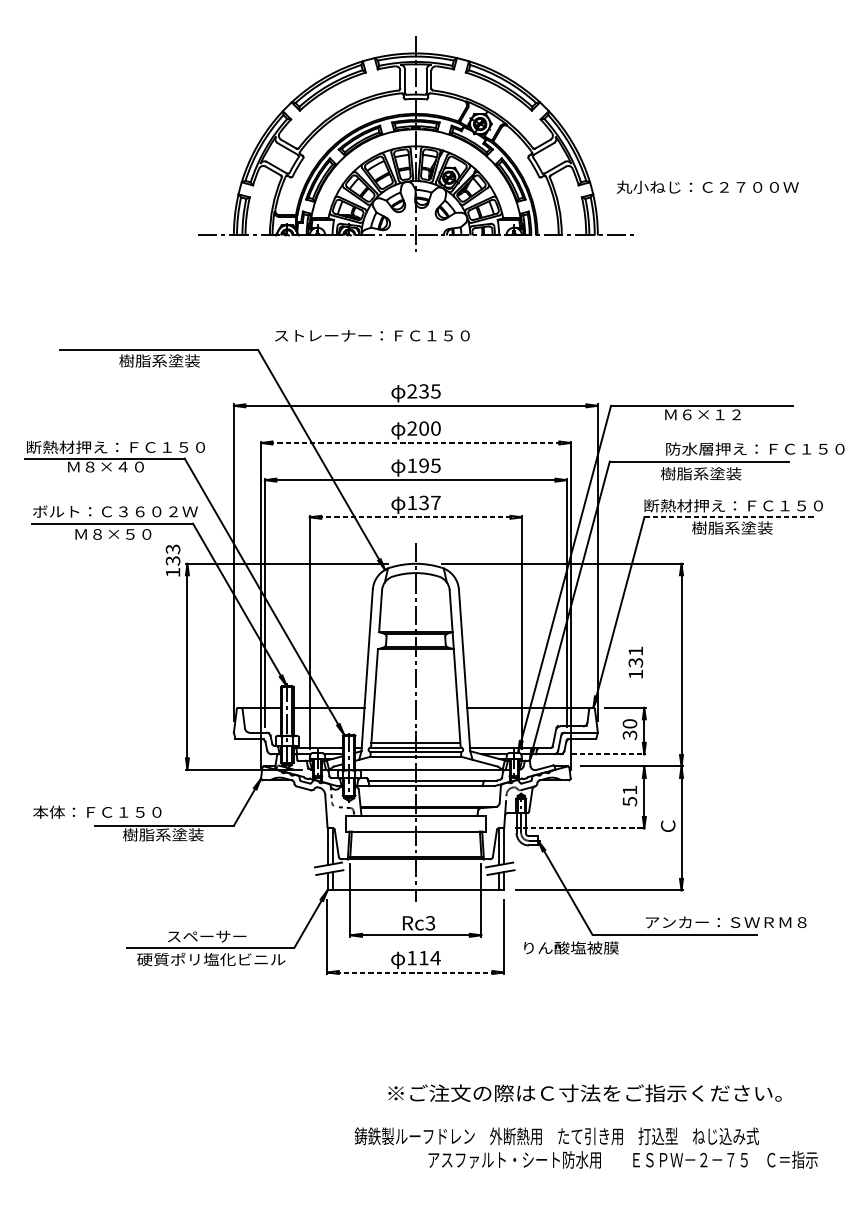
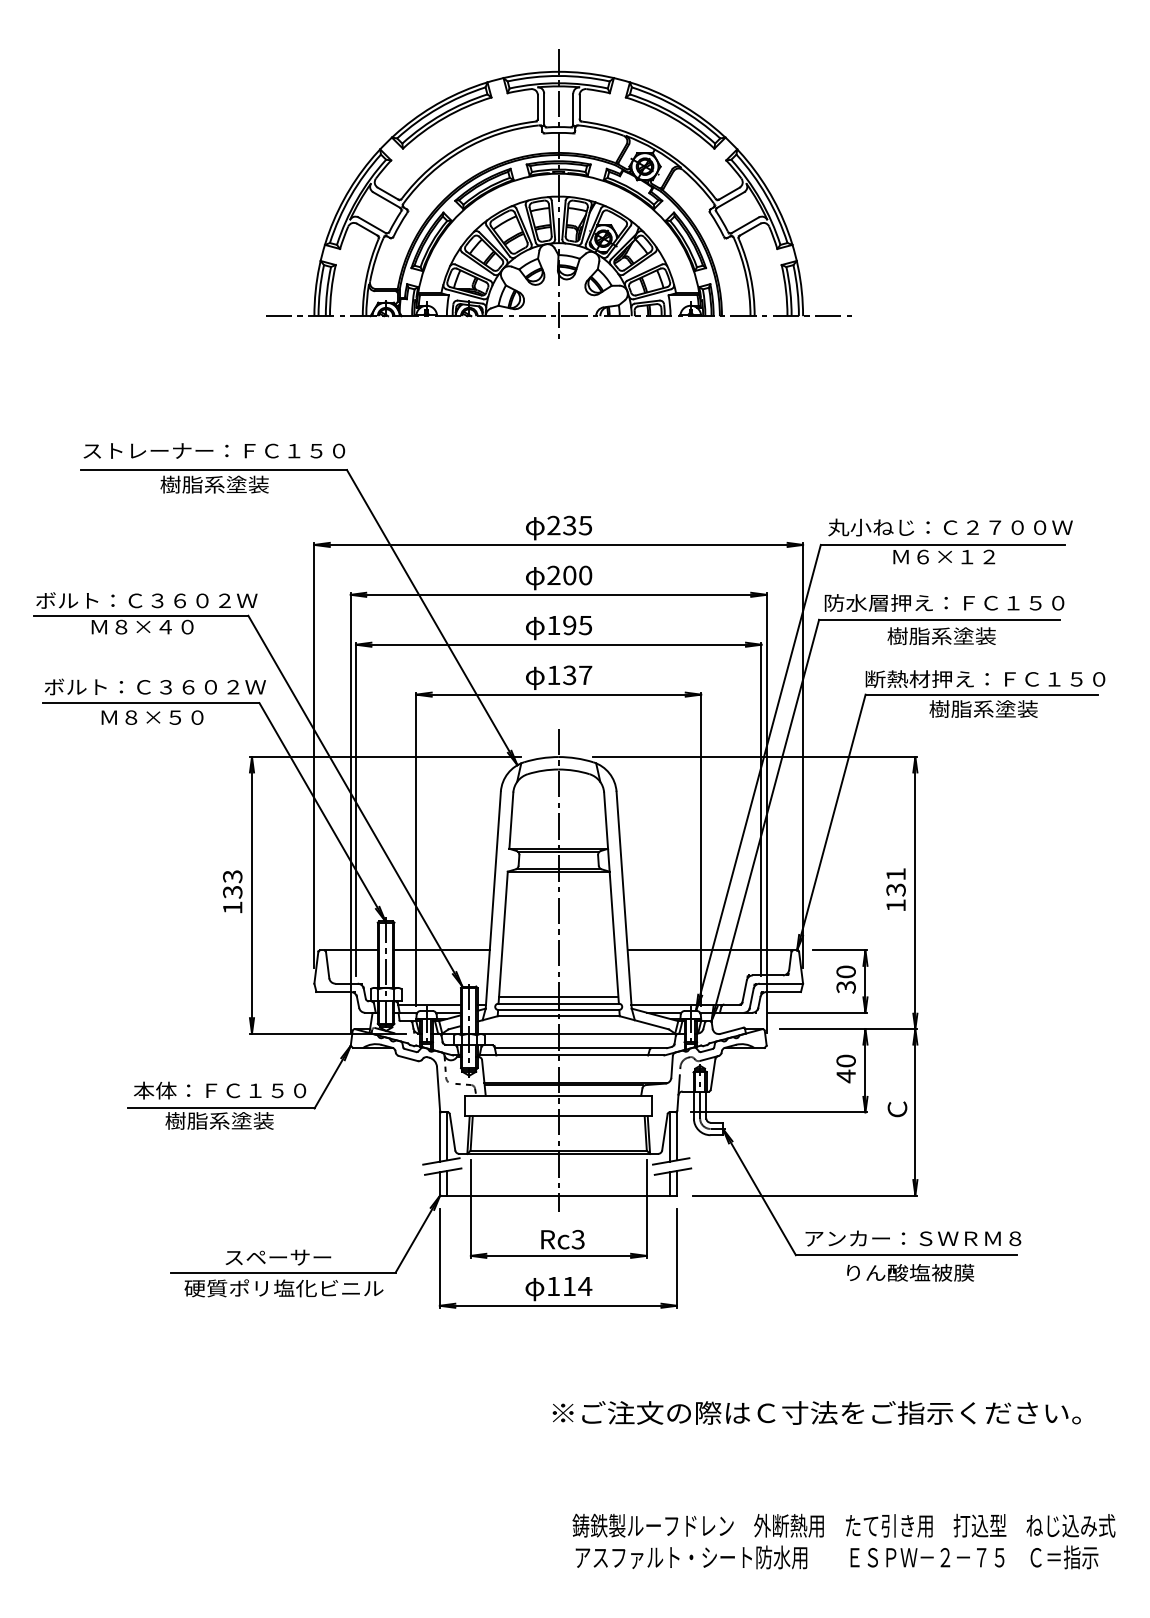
text: (707, 187) -> (950, 527), moved
text: (372, 335) -> (214, 450), moved
line: (415, 442) -> (558, 594), dashed -> solid
text: (115, 447) -> (155, 600), 断熱材押え：ＦＣ１５０ -> ボルト：Ｃ３６０２Ｗ
text: (755, 448) -> (944, 602), moved
line: (416, 517) -> (559, 694), dashed -> solid
line: (731, 517) -> (982, 694), dashed -> solid
text: (172, 560) -> (232, 891), moved
text: (635, 662) -> (895, 889), moved
line: (608, 754) -> (817, 1012), dashed -> solid
text: (629, 795) -> (845, 1068), 51 -> 40
text: (97, 812) -> (220, 1090), moved
line: (580, 828) -> (779, 1112), dashed -> solid
text: (726, 922) -> (913, 1238), moved
text: (571, 947) -> (910, 1272), moved
line: (415, 972) -> (558, 1305), dashed -> solid
text: (584, 1092) -> (816, 1412), moved
text: (556, 1136) -> (843, 1525), moved

